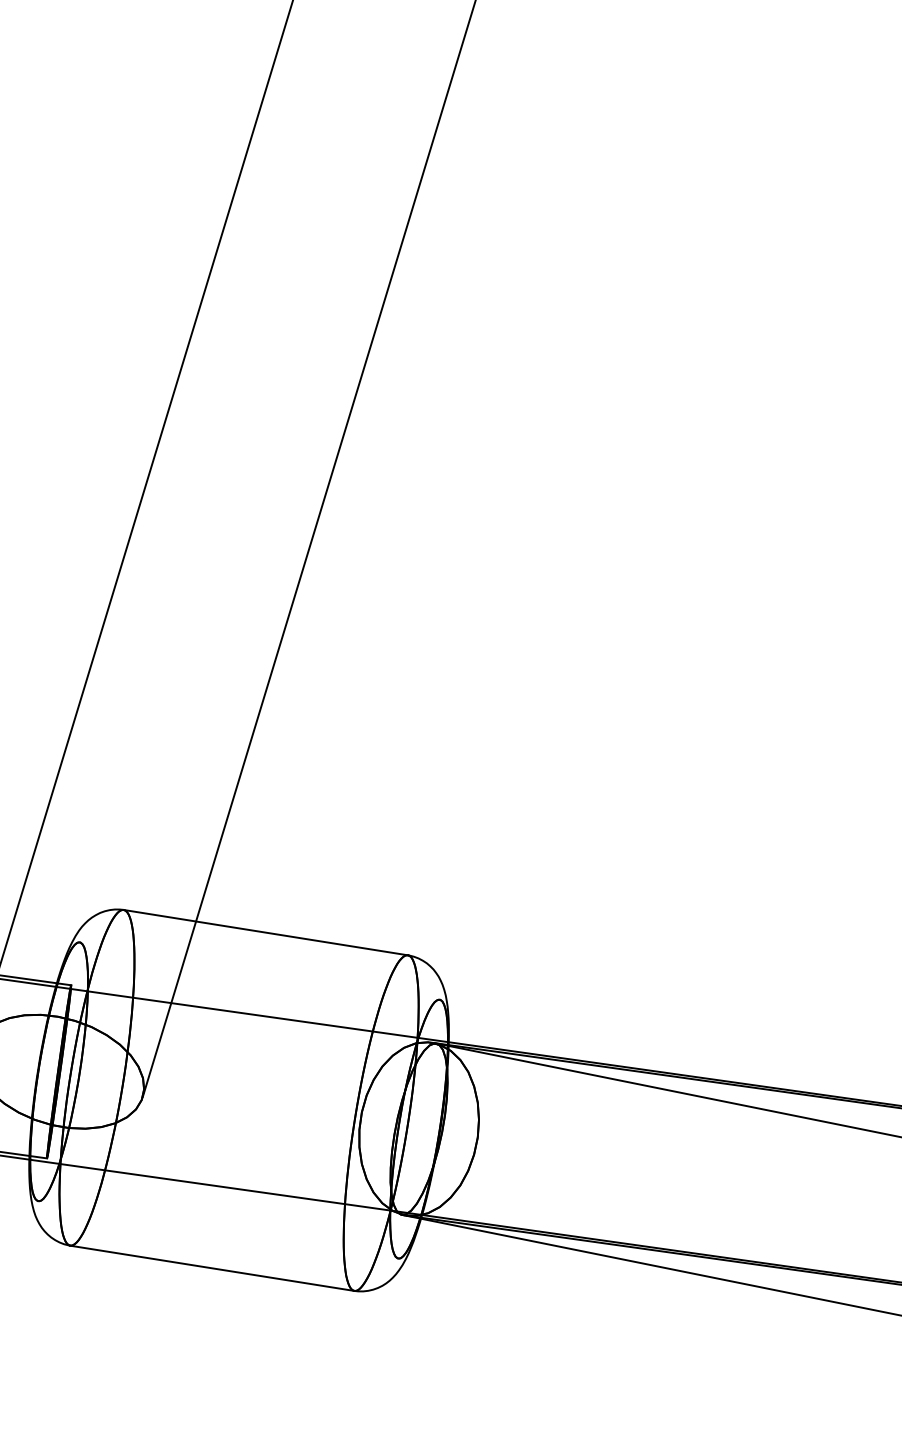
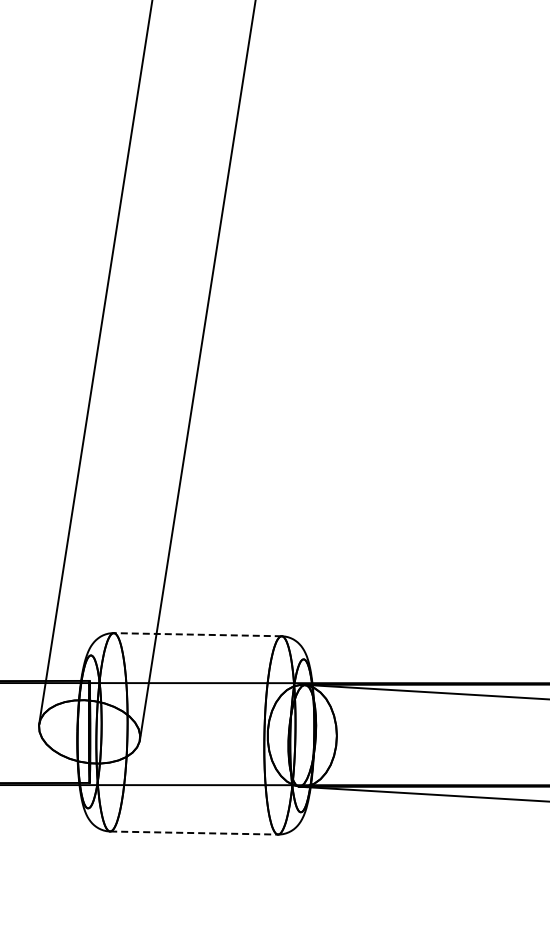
line: (265, 932) -> (197, 634), solid -> dashed
line: (212, 1269) -> (194, 833), solid -> dashed

